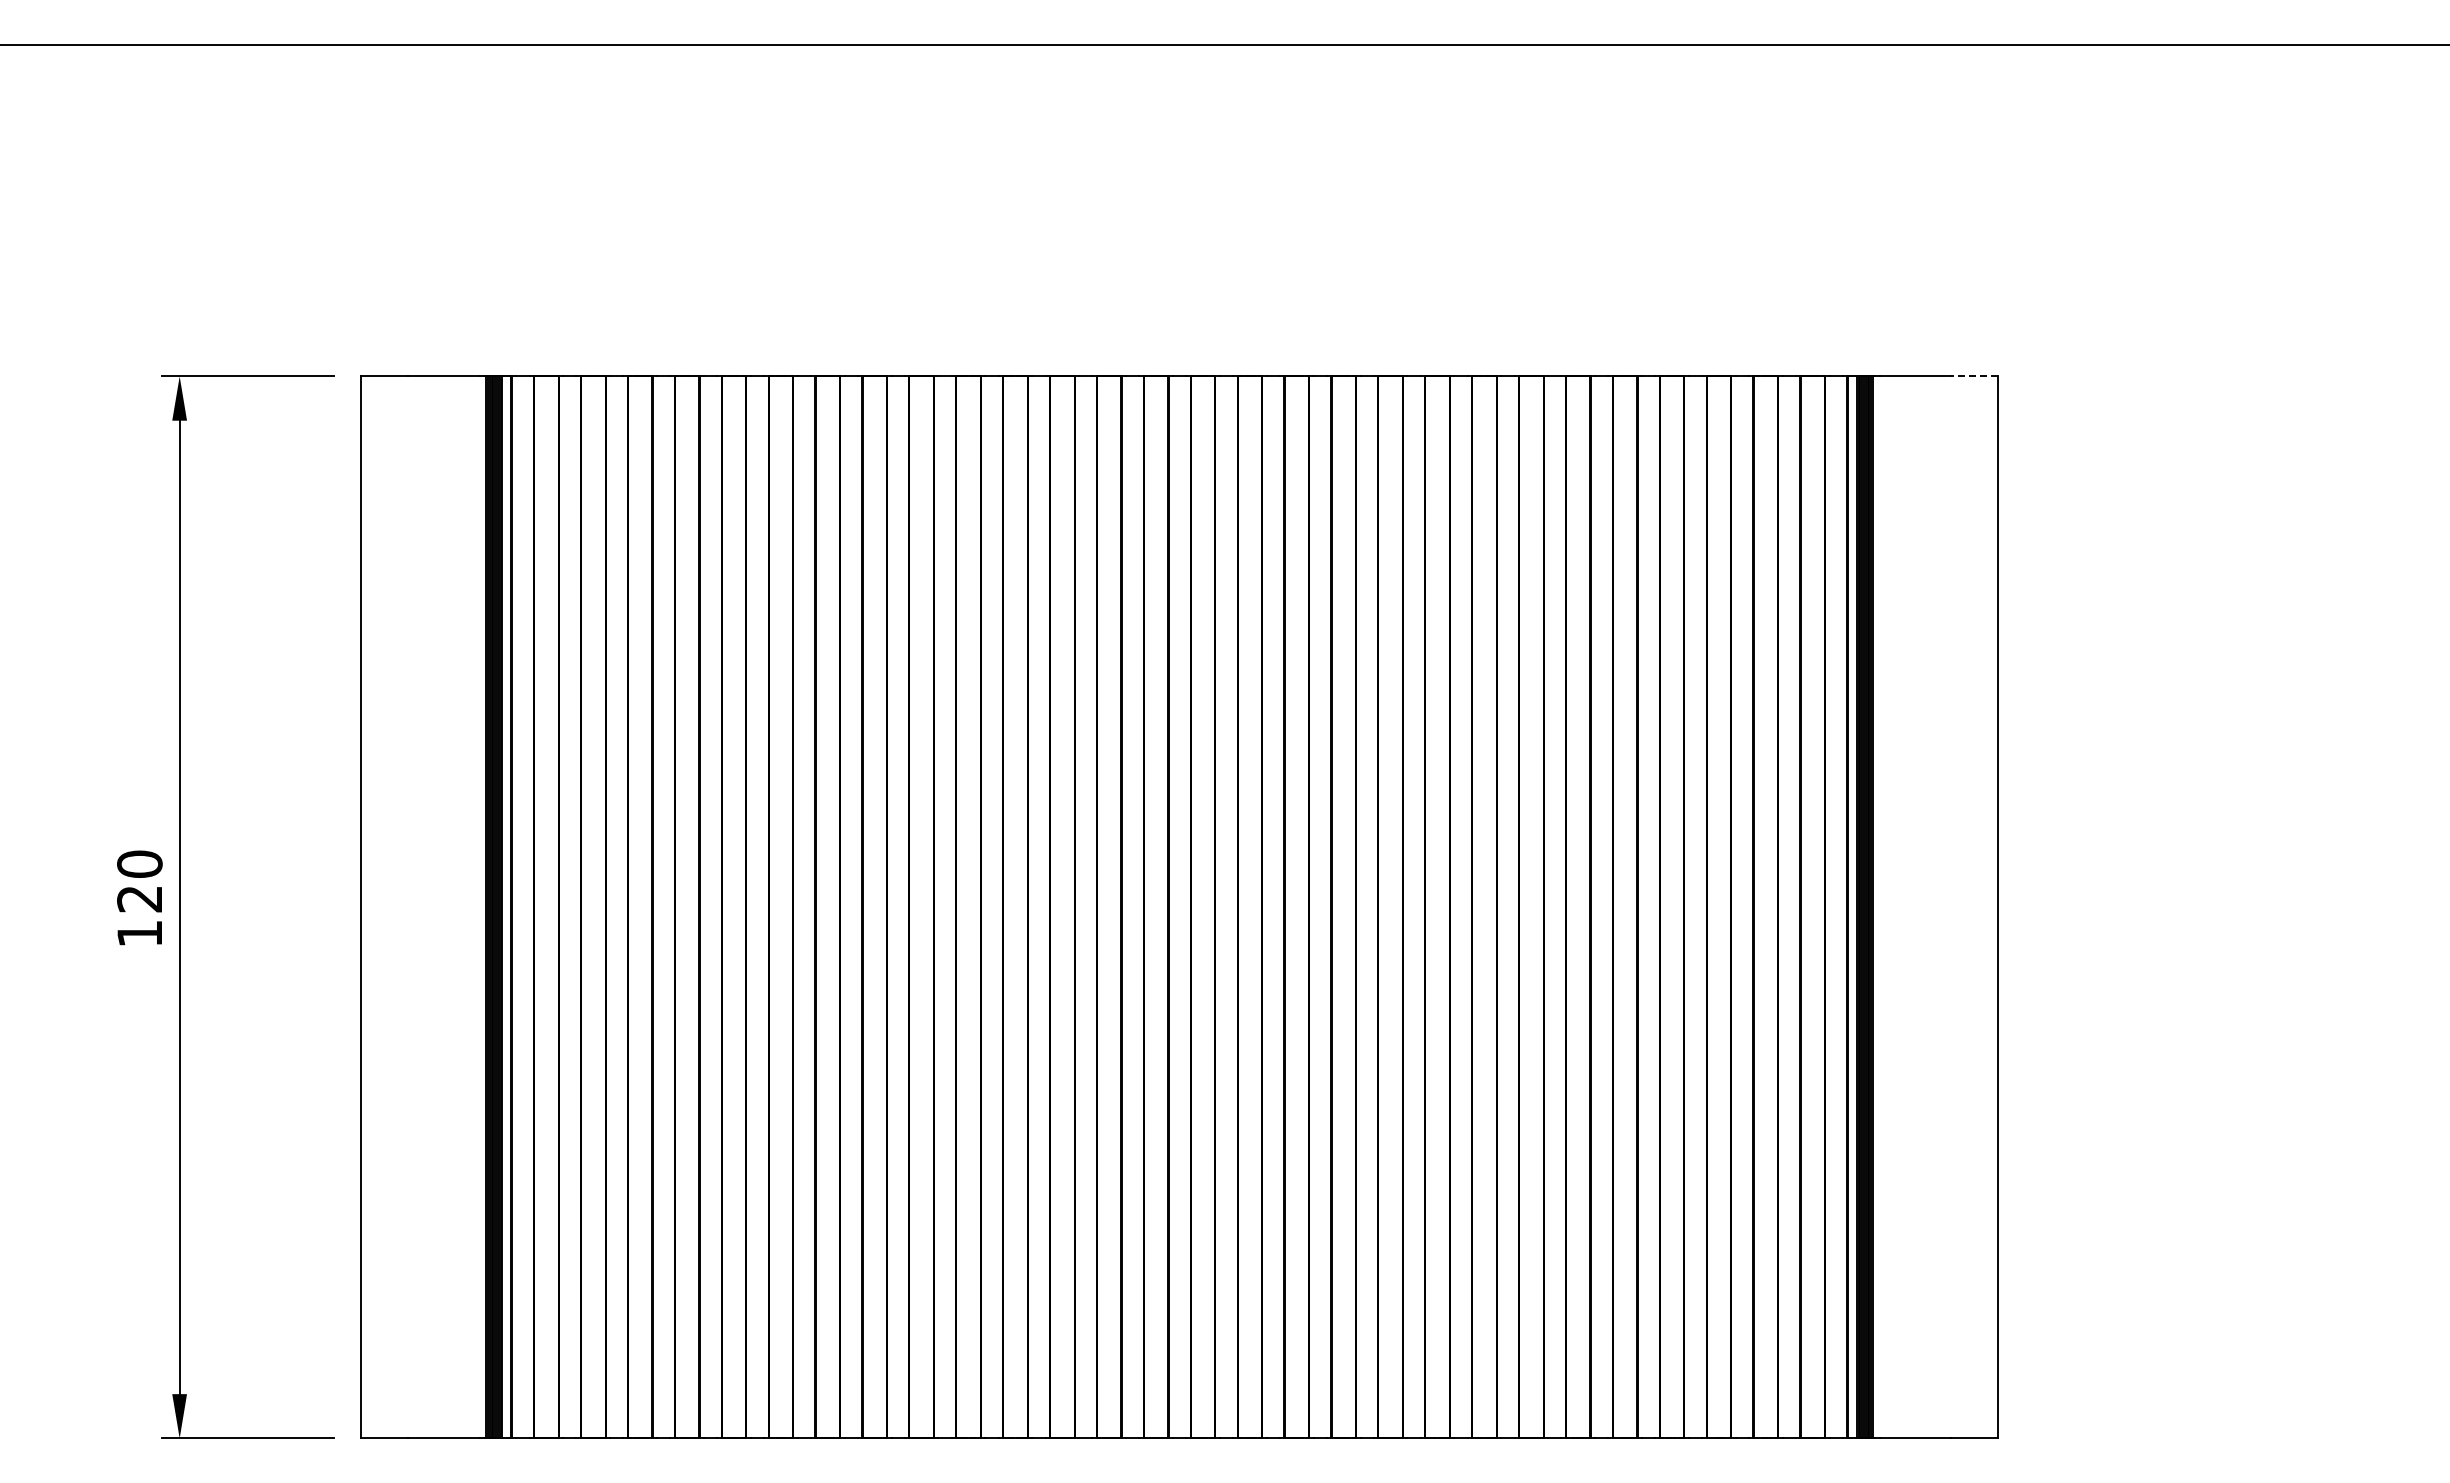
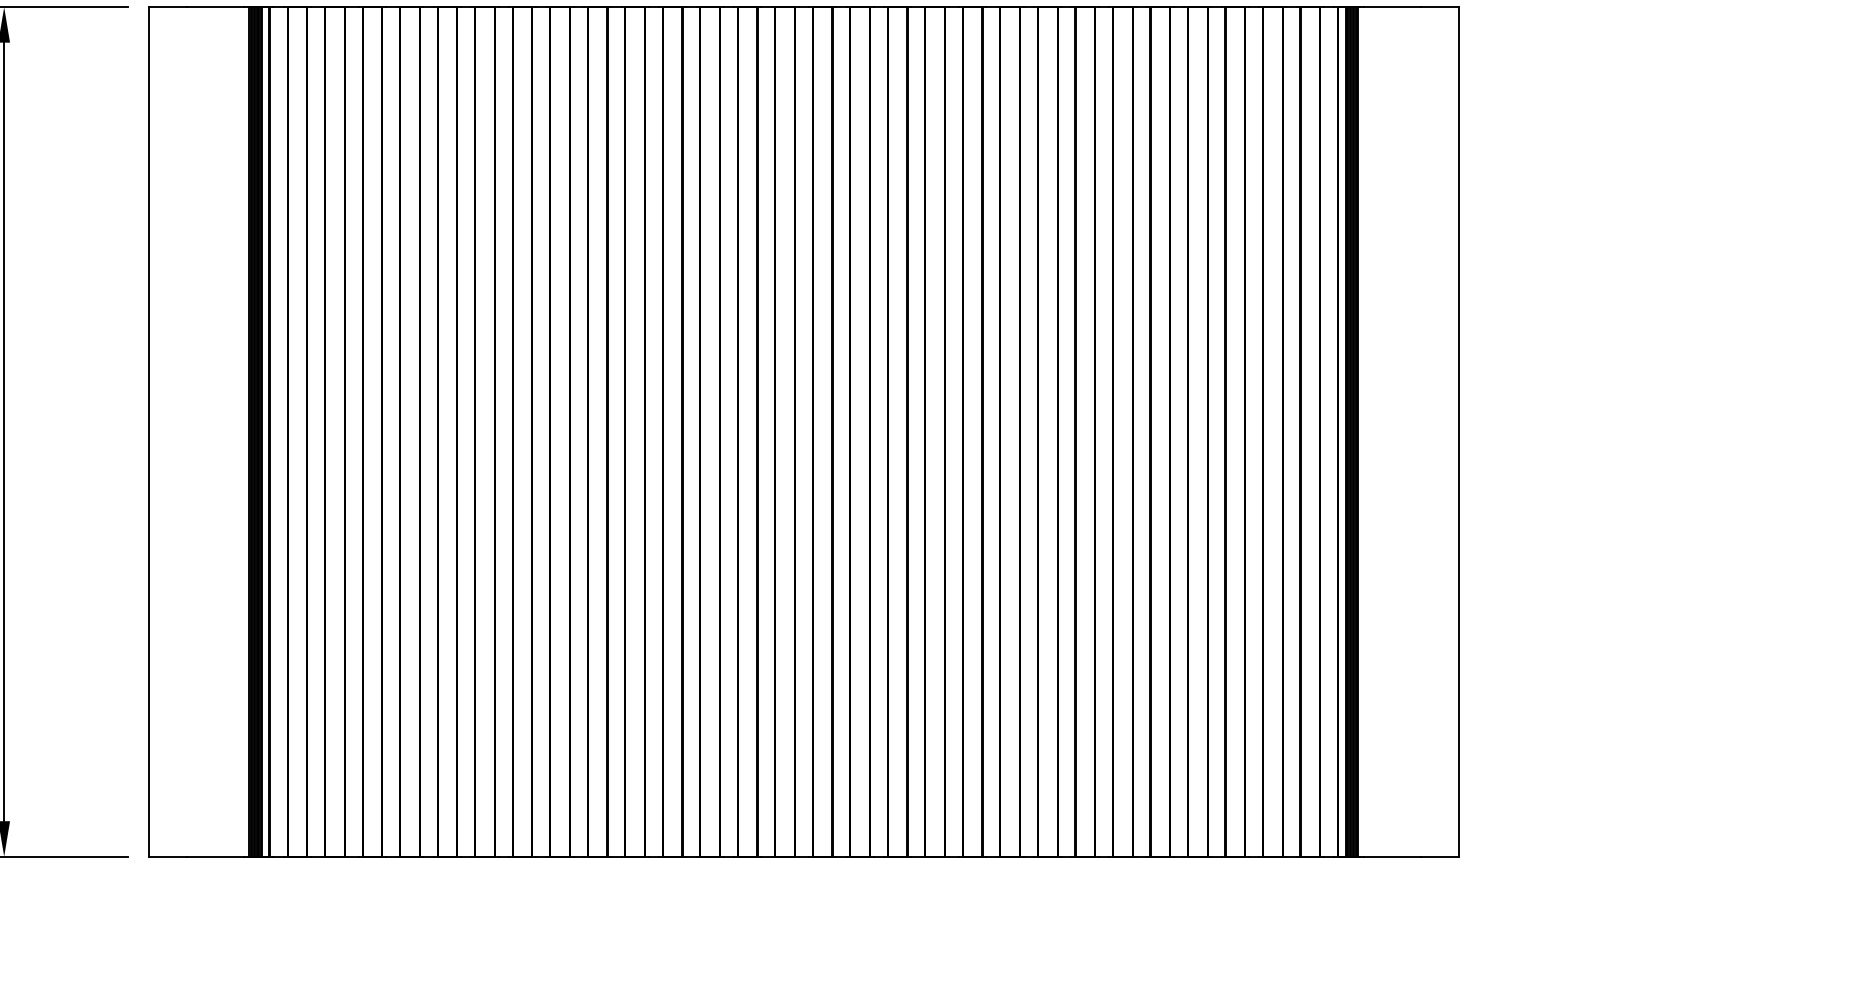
line: (1974, 376) -> (1439, 7), dashed -> solid

